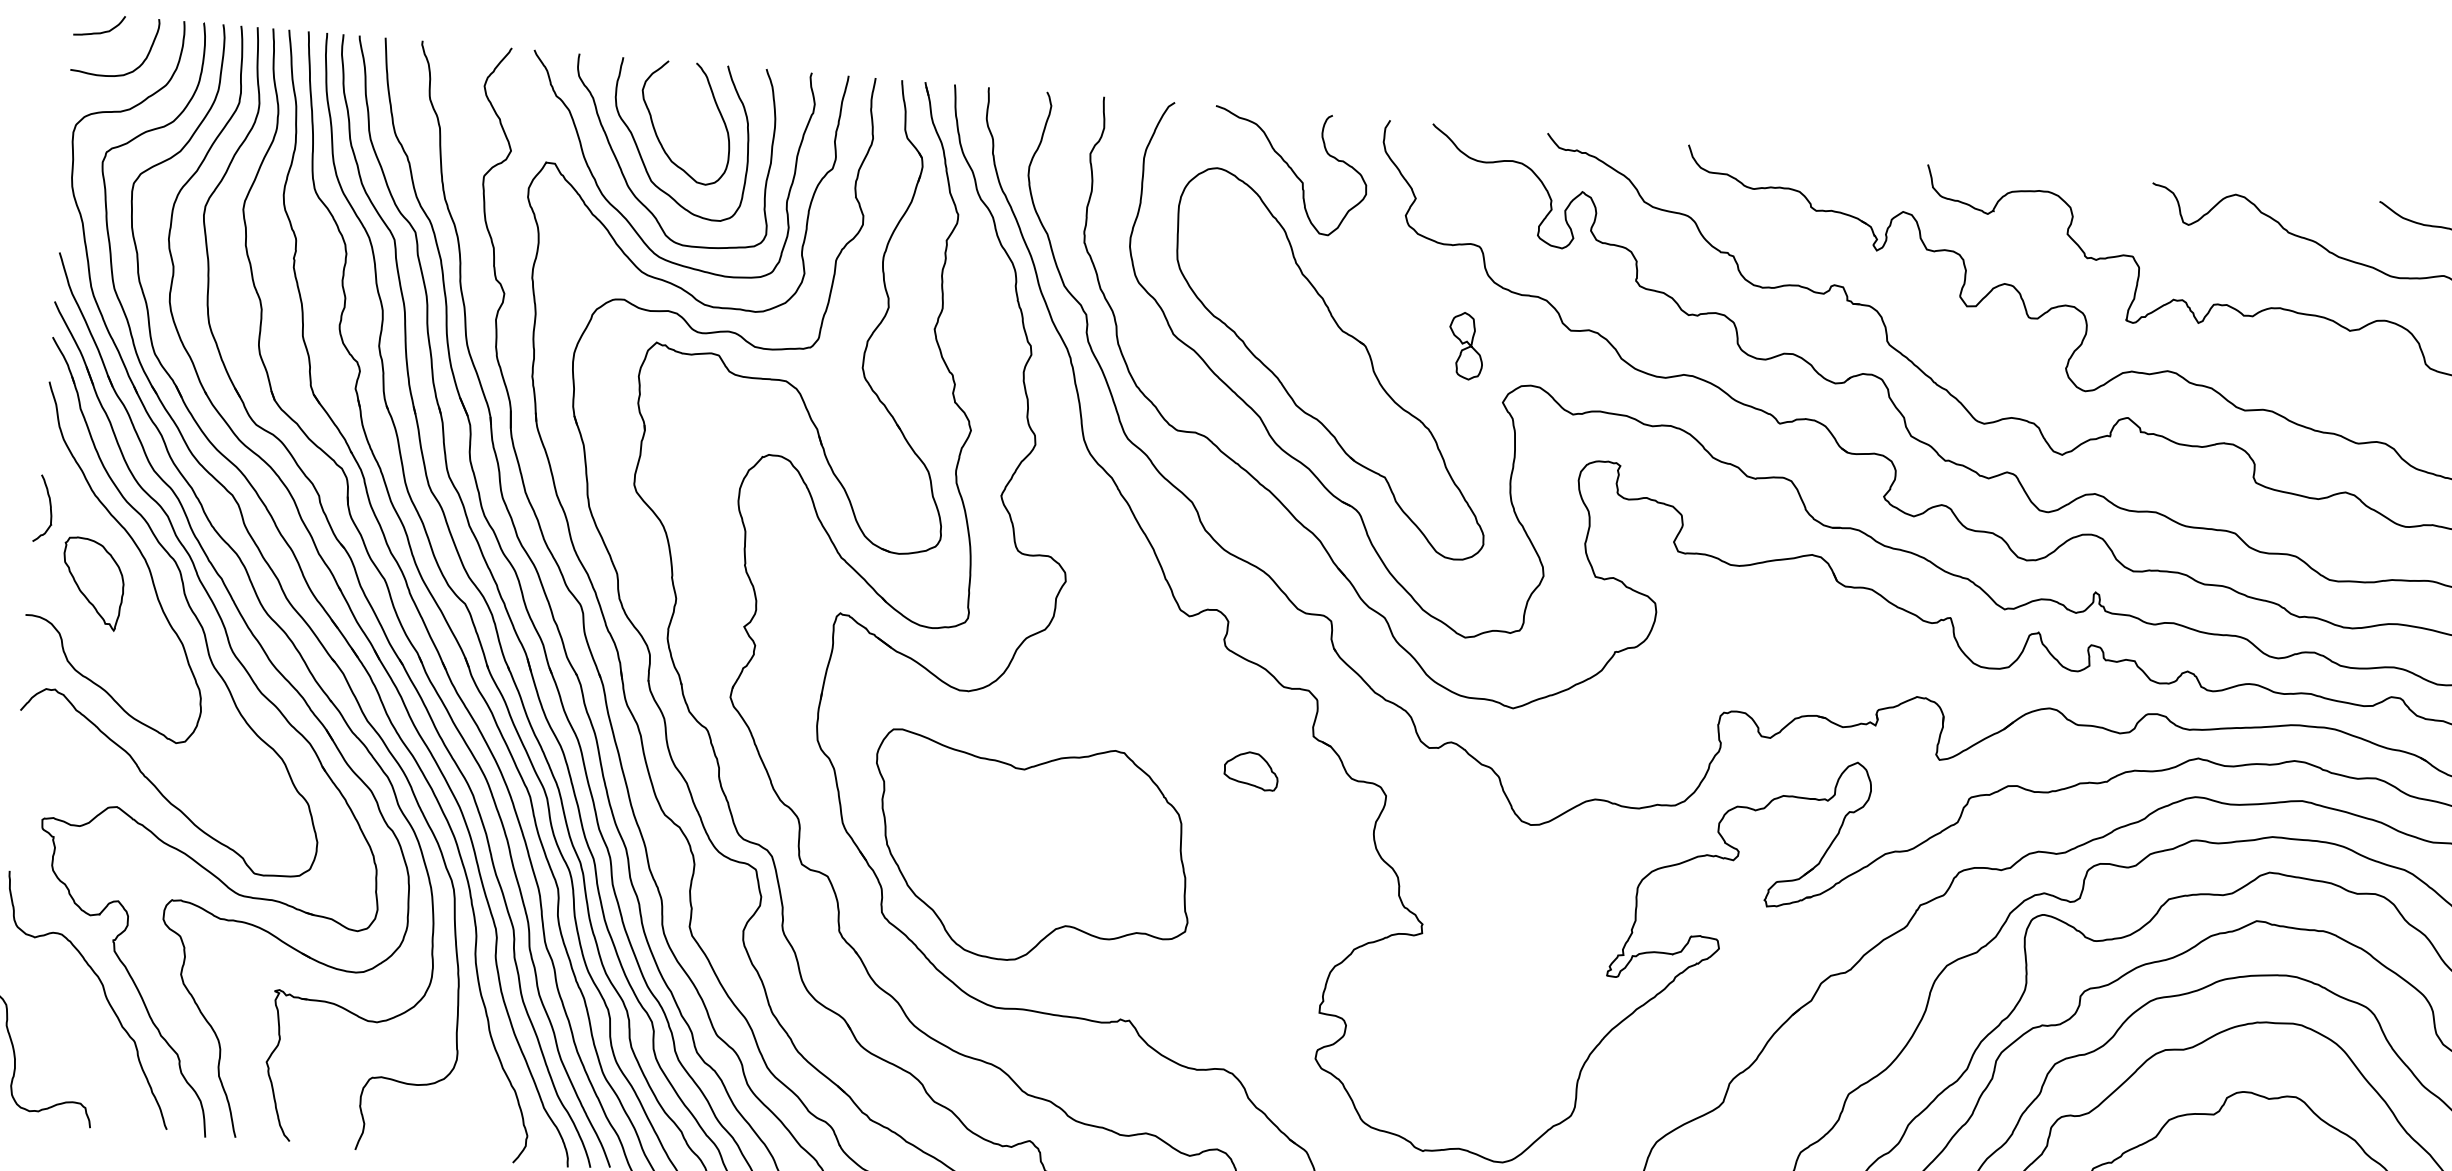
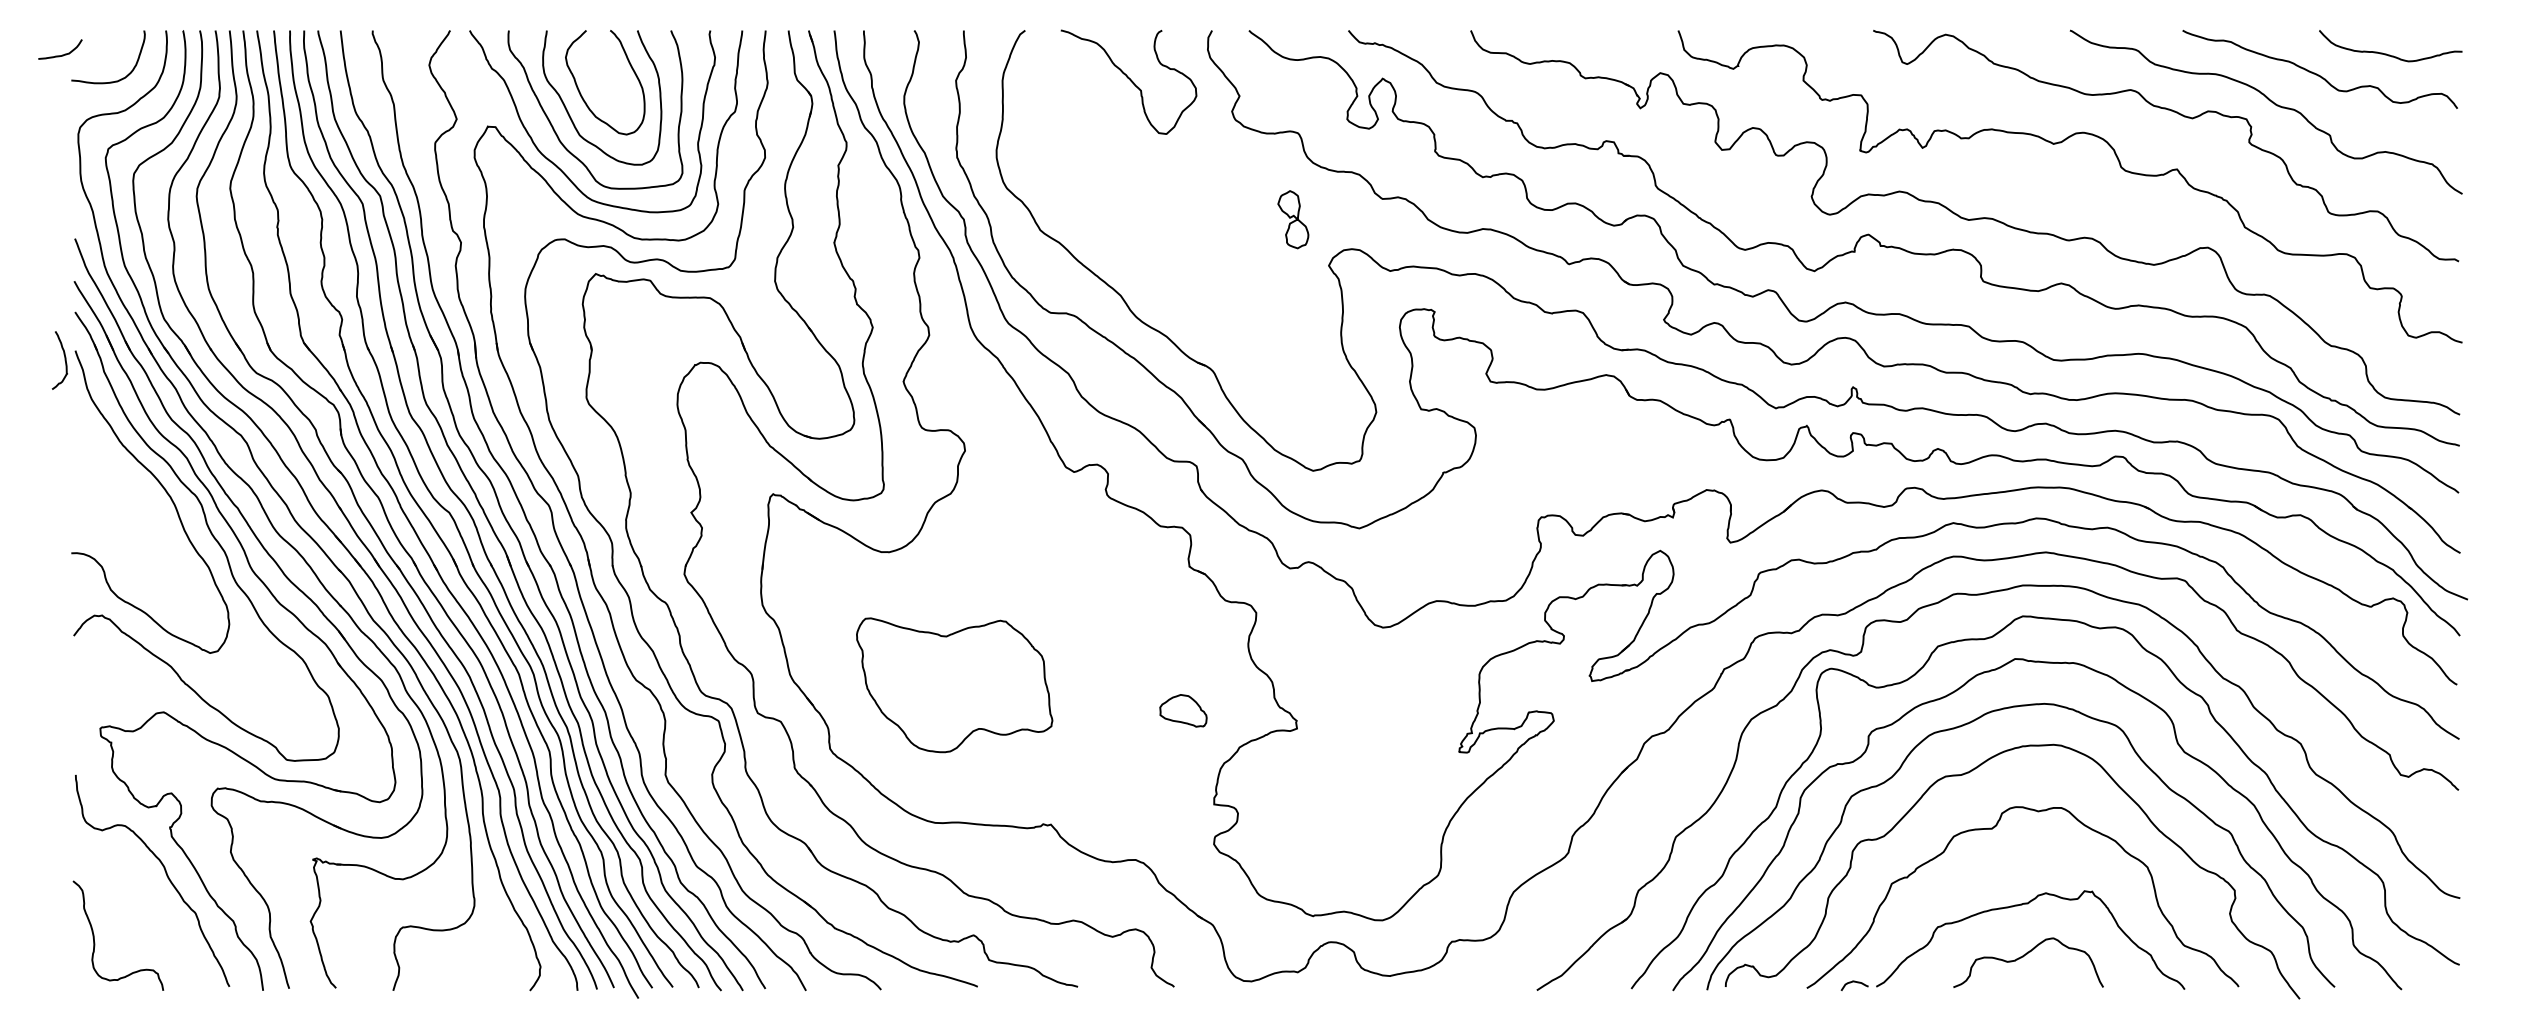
curve: (101, 31) -> (62, 54), moved
part: (1332, 363) -> (1179, 244), removed
curve: (49, 509) -> (64, 360), moved
part: (92, 583) -> (126, 521), removed
part: (1251, 770) -> (1183, 710), moved
part: (1031, 849) -> (954, 684), size x0.7

